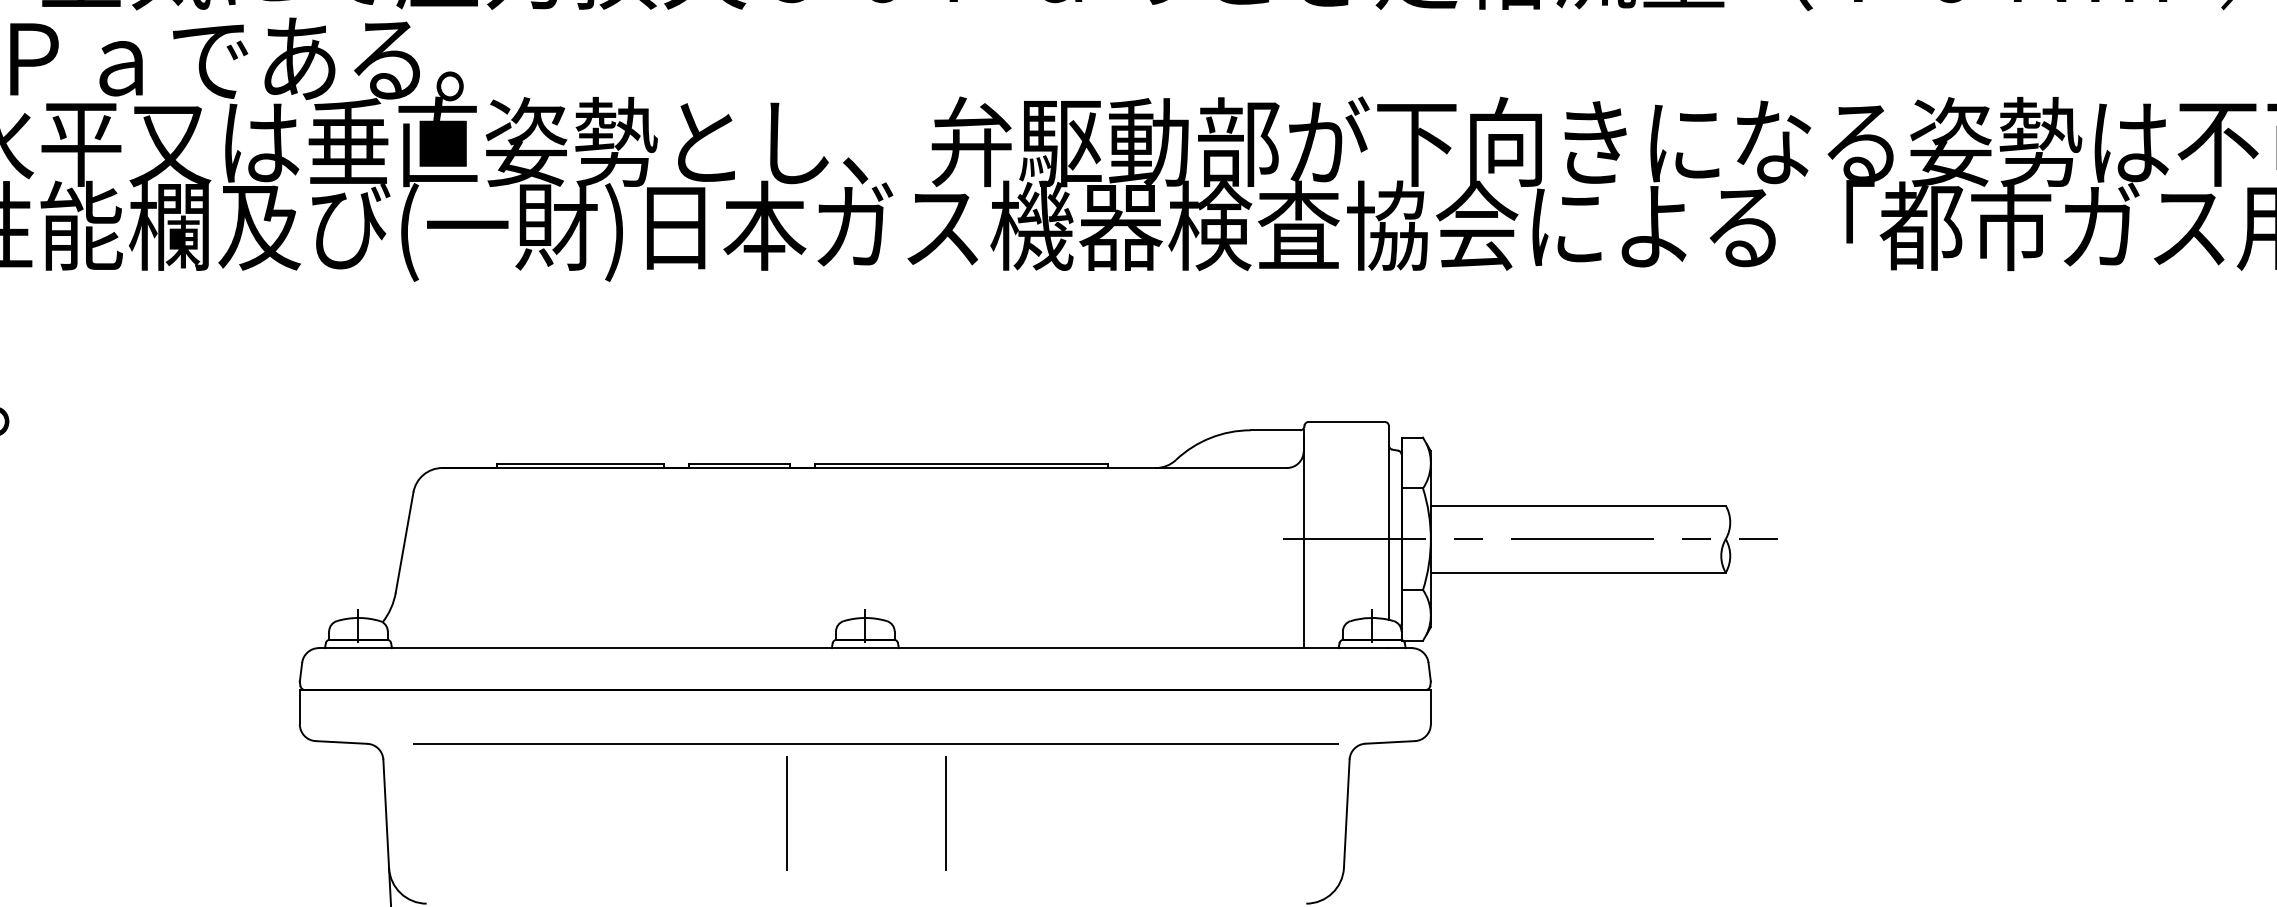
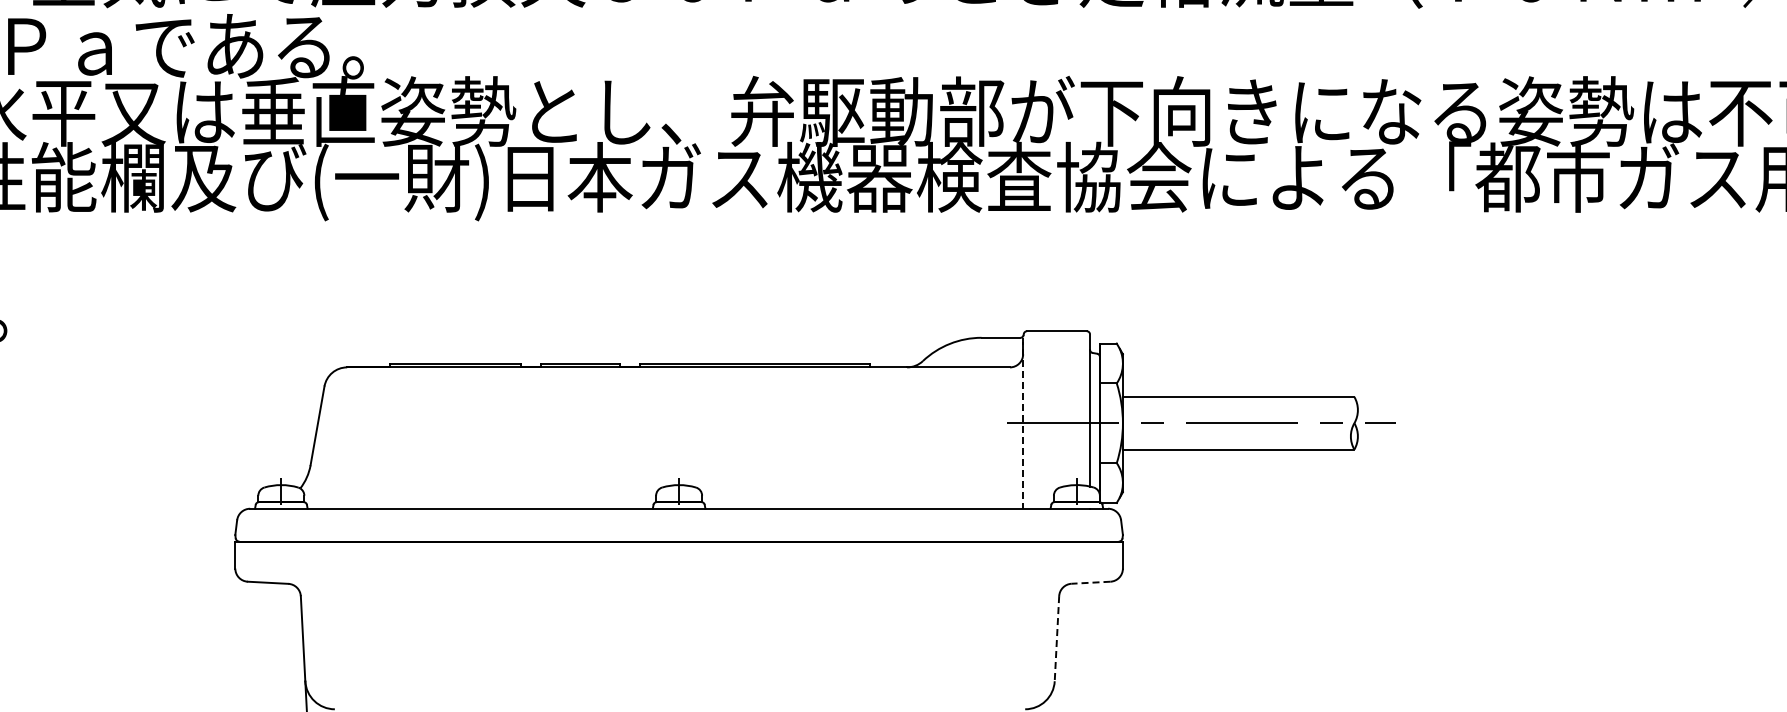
line: (1304, 539) -> (1023, 423), solid -> dashed
line: (1389, 742) -> (1090, 582), solid -> dashed
line: (876, 743) -> (687, 583), removed
line: (786, 813) -> (617, 638), removed
line: (946, 813) -> (742, 638), removed
line: (1346, 813) -> (1056, 638), solid -> dashed

